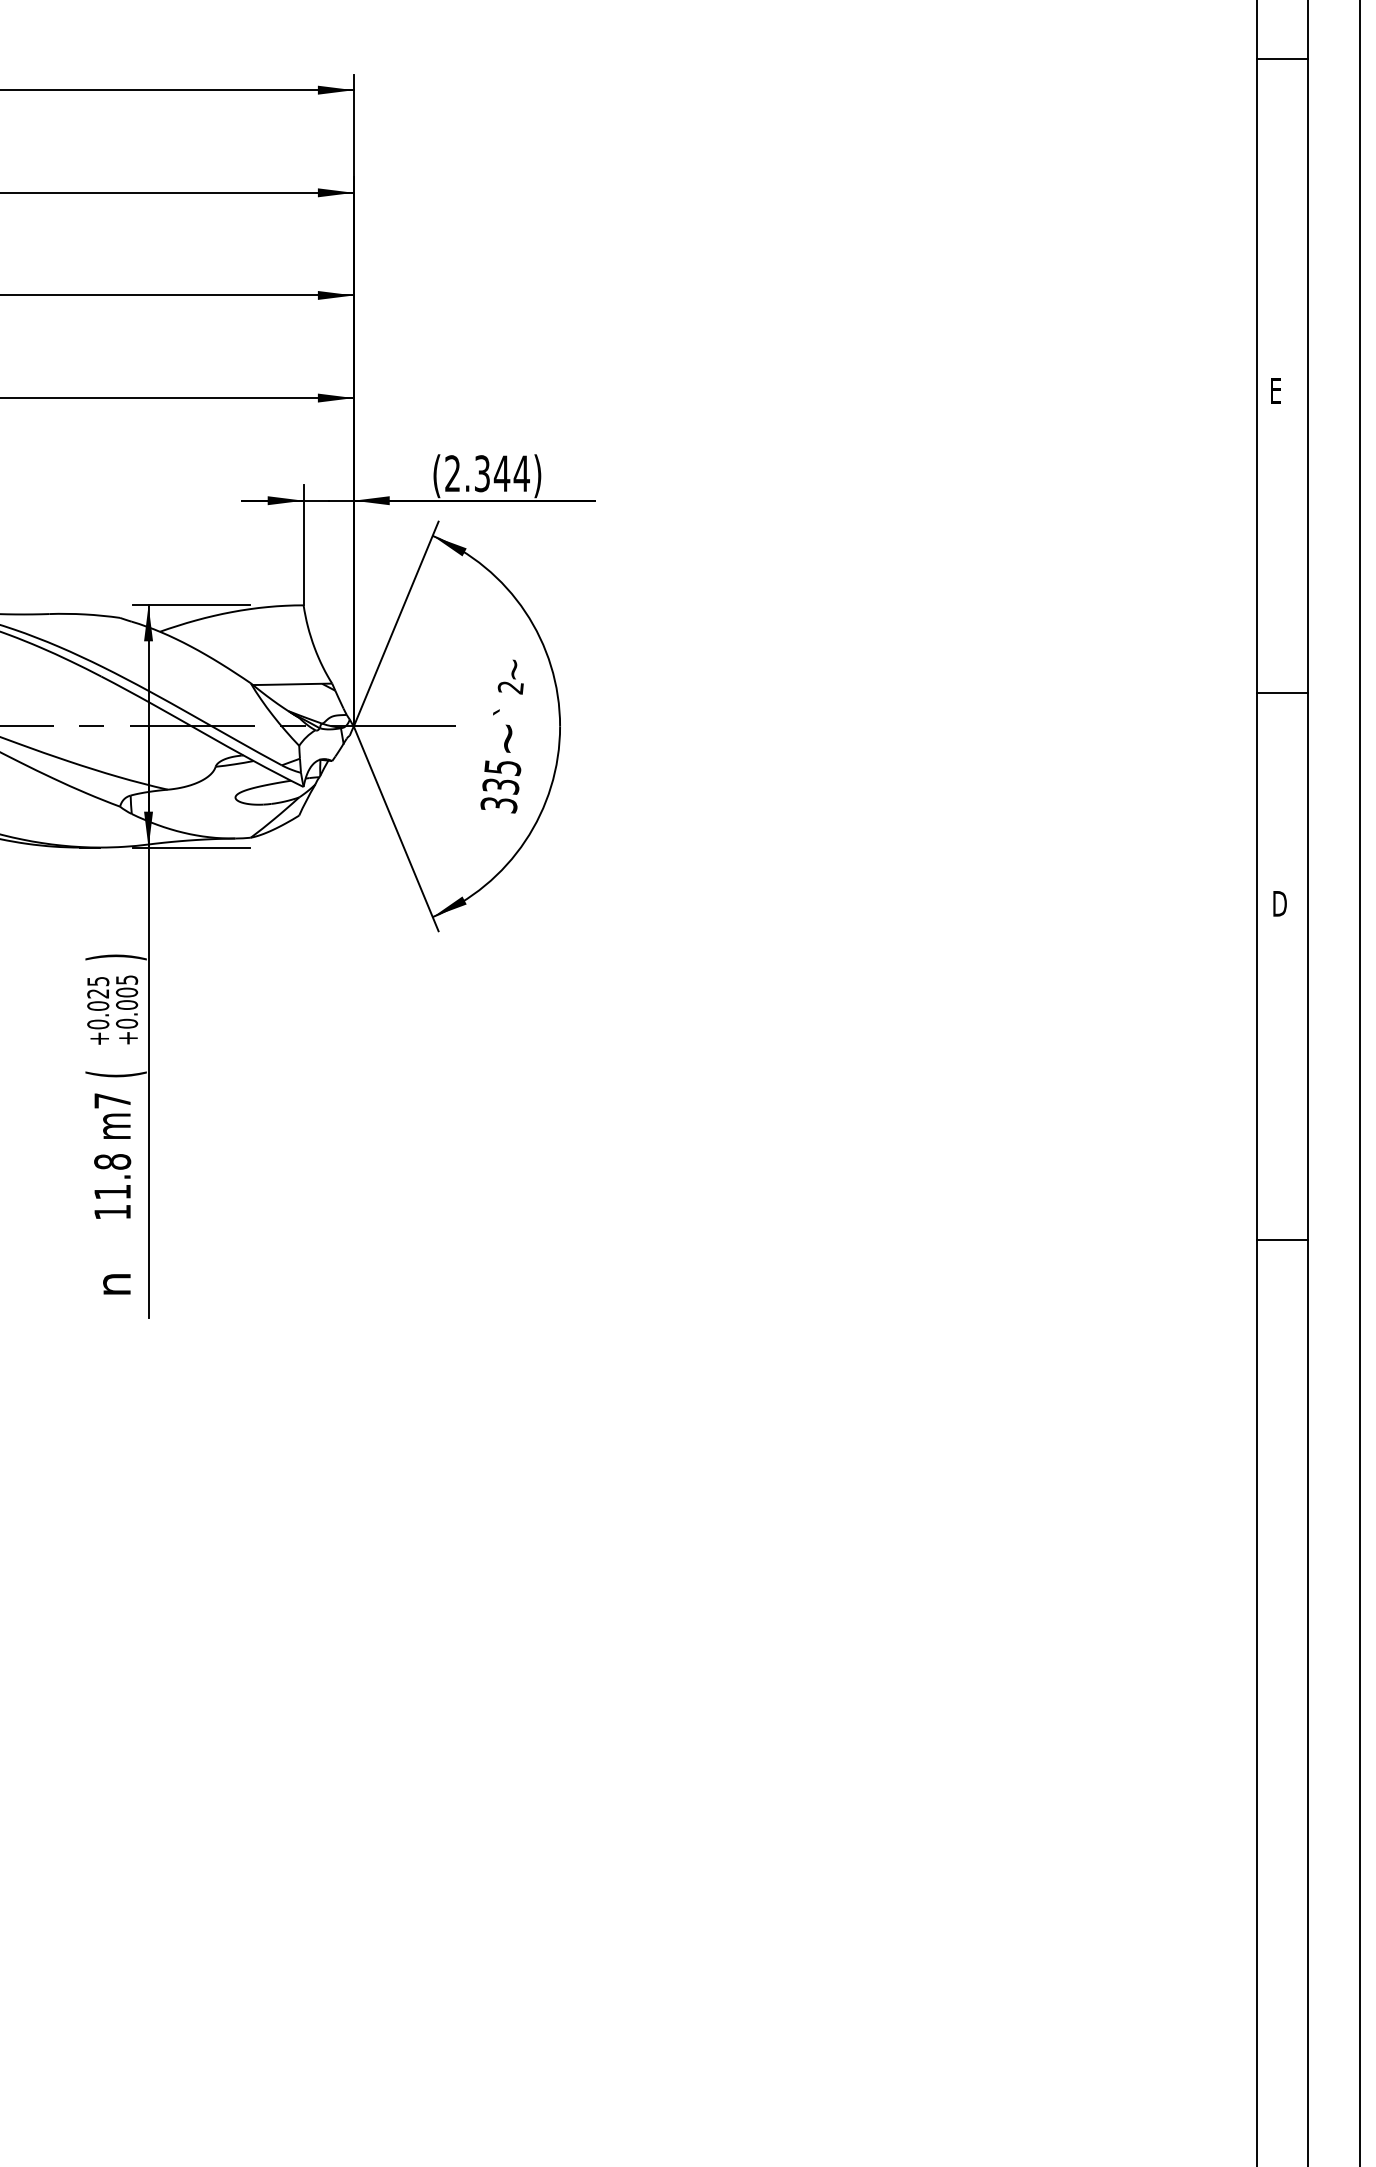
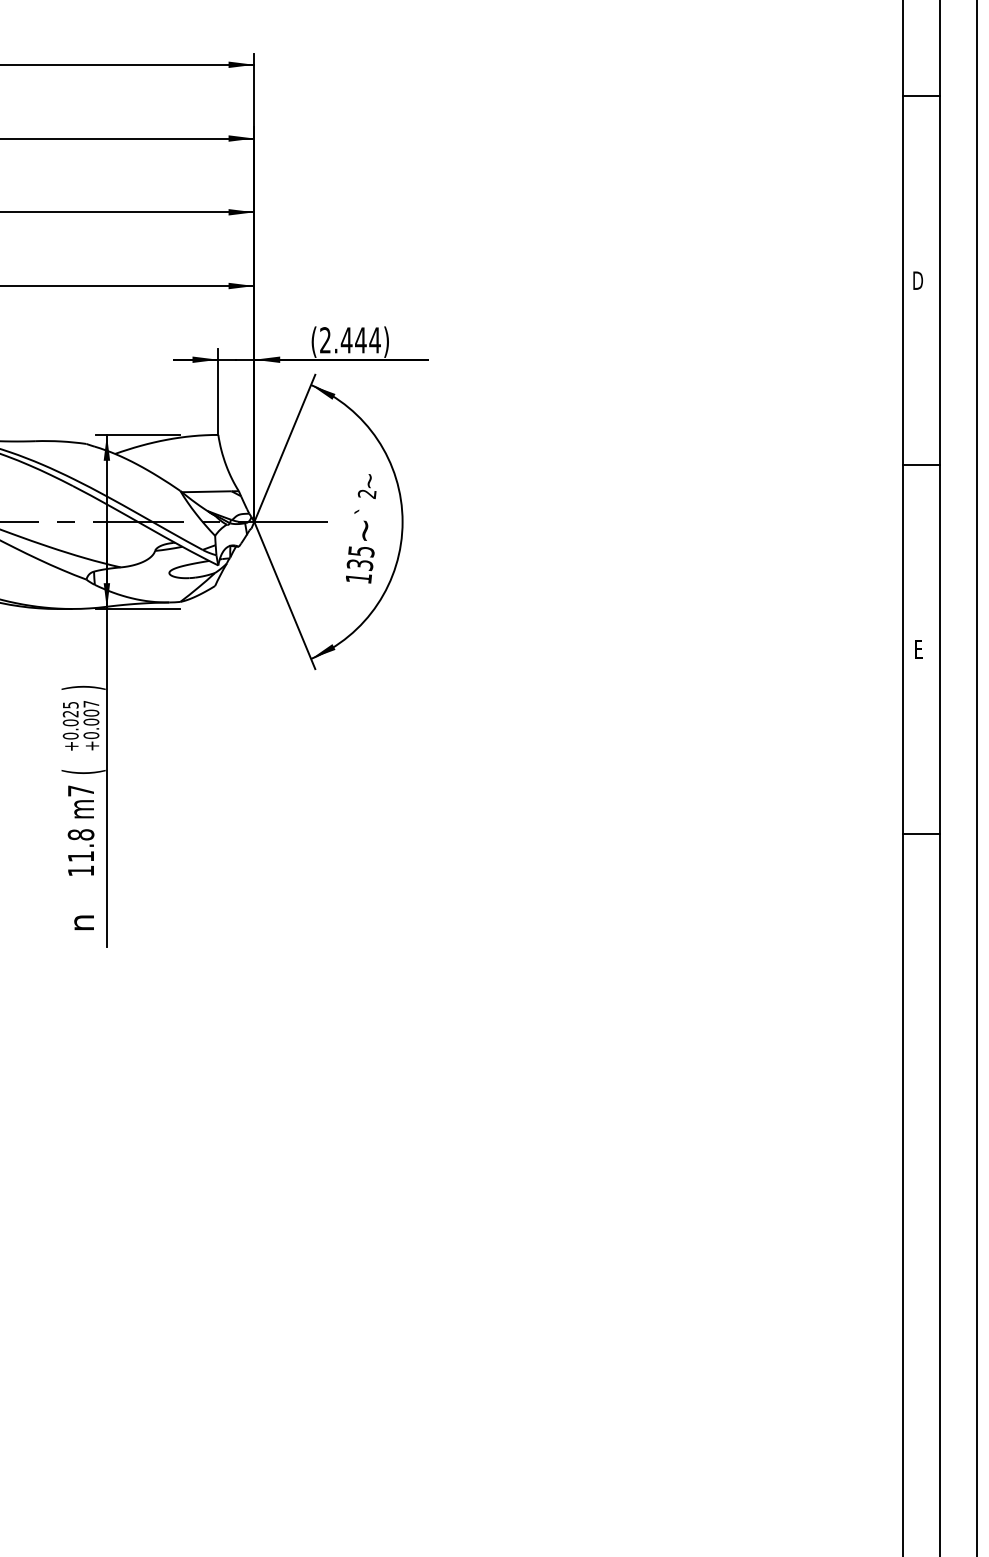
line: (1282, 59) -> (921, 96), moved
text: (1277, 390) -> (918, 280), E -> D
text: (482, 473) -> (346, 340), (2.344) -> (2.444)
line: (1282, 693) -> (921, 465), moved
text: (498, 805) -> (358, 578), 335 -> 135
text: (1279, 903) -> (919, 649), D -> E
text: (127, 979) -> (91, 703), +0.005 -> +0.007
line: (1282, 1240) -> (921, 833), moved

